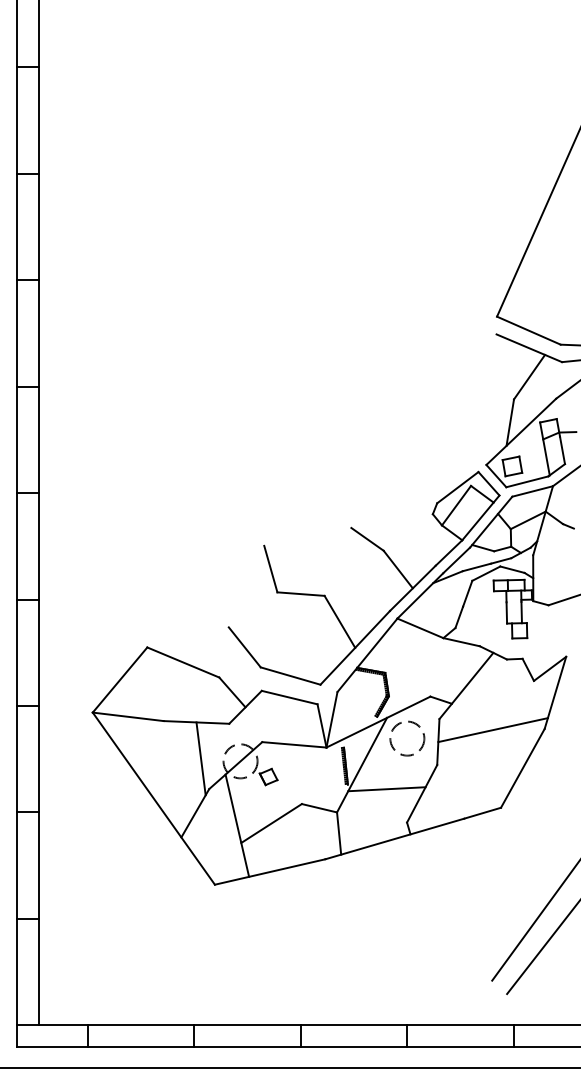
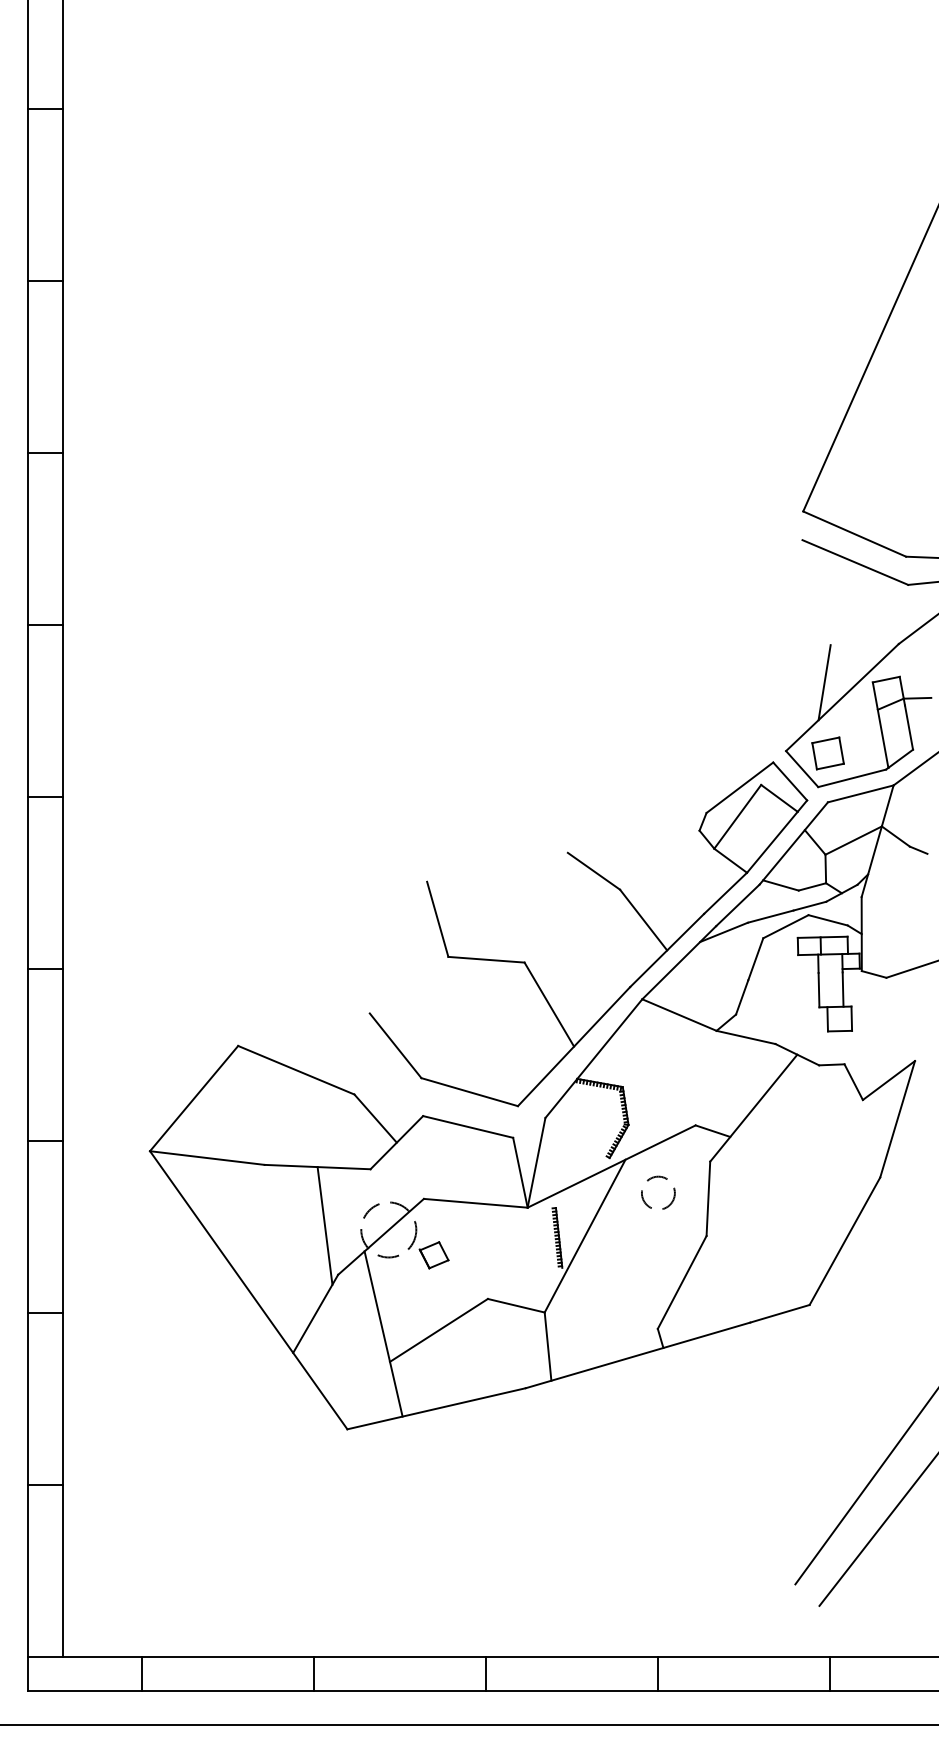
line: (529, 376) -> (855, 608), removed
line: (492, 730) -> (795, 1180), removed
circle: (407, 738) -> (658, 1193), size x0.6
line: (386, 789) -> (624, 1275), removed

